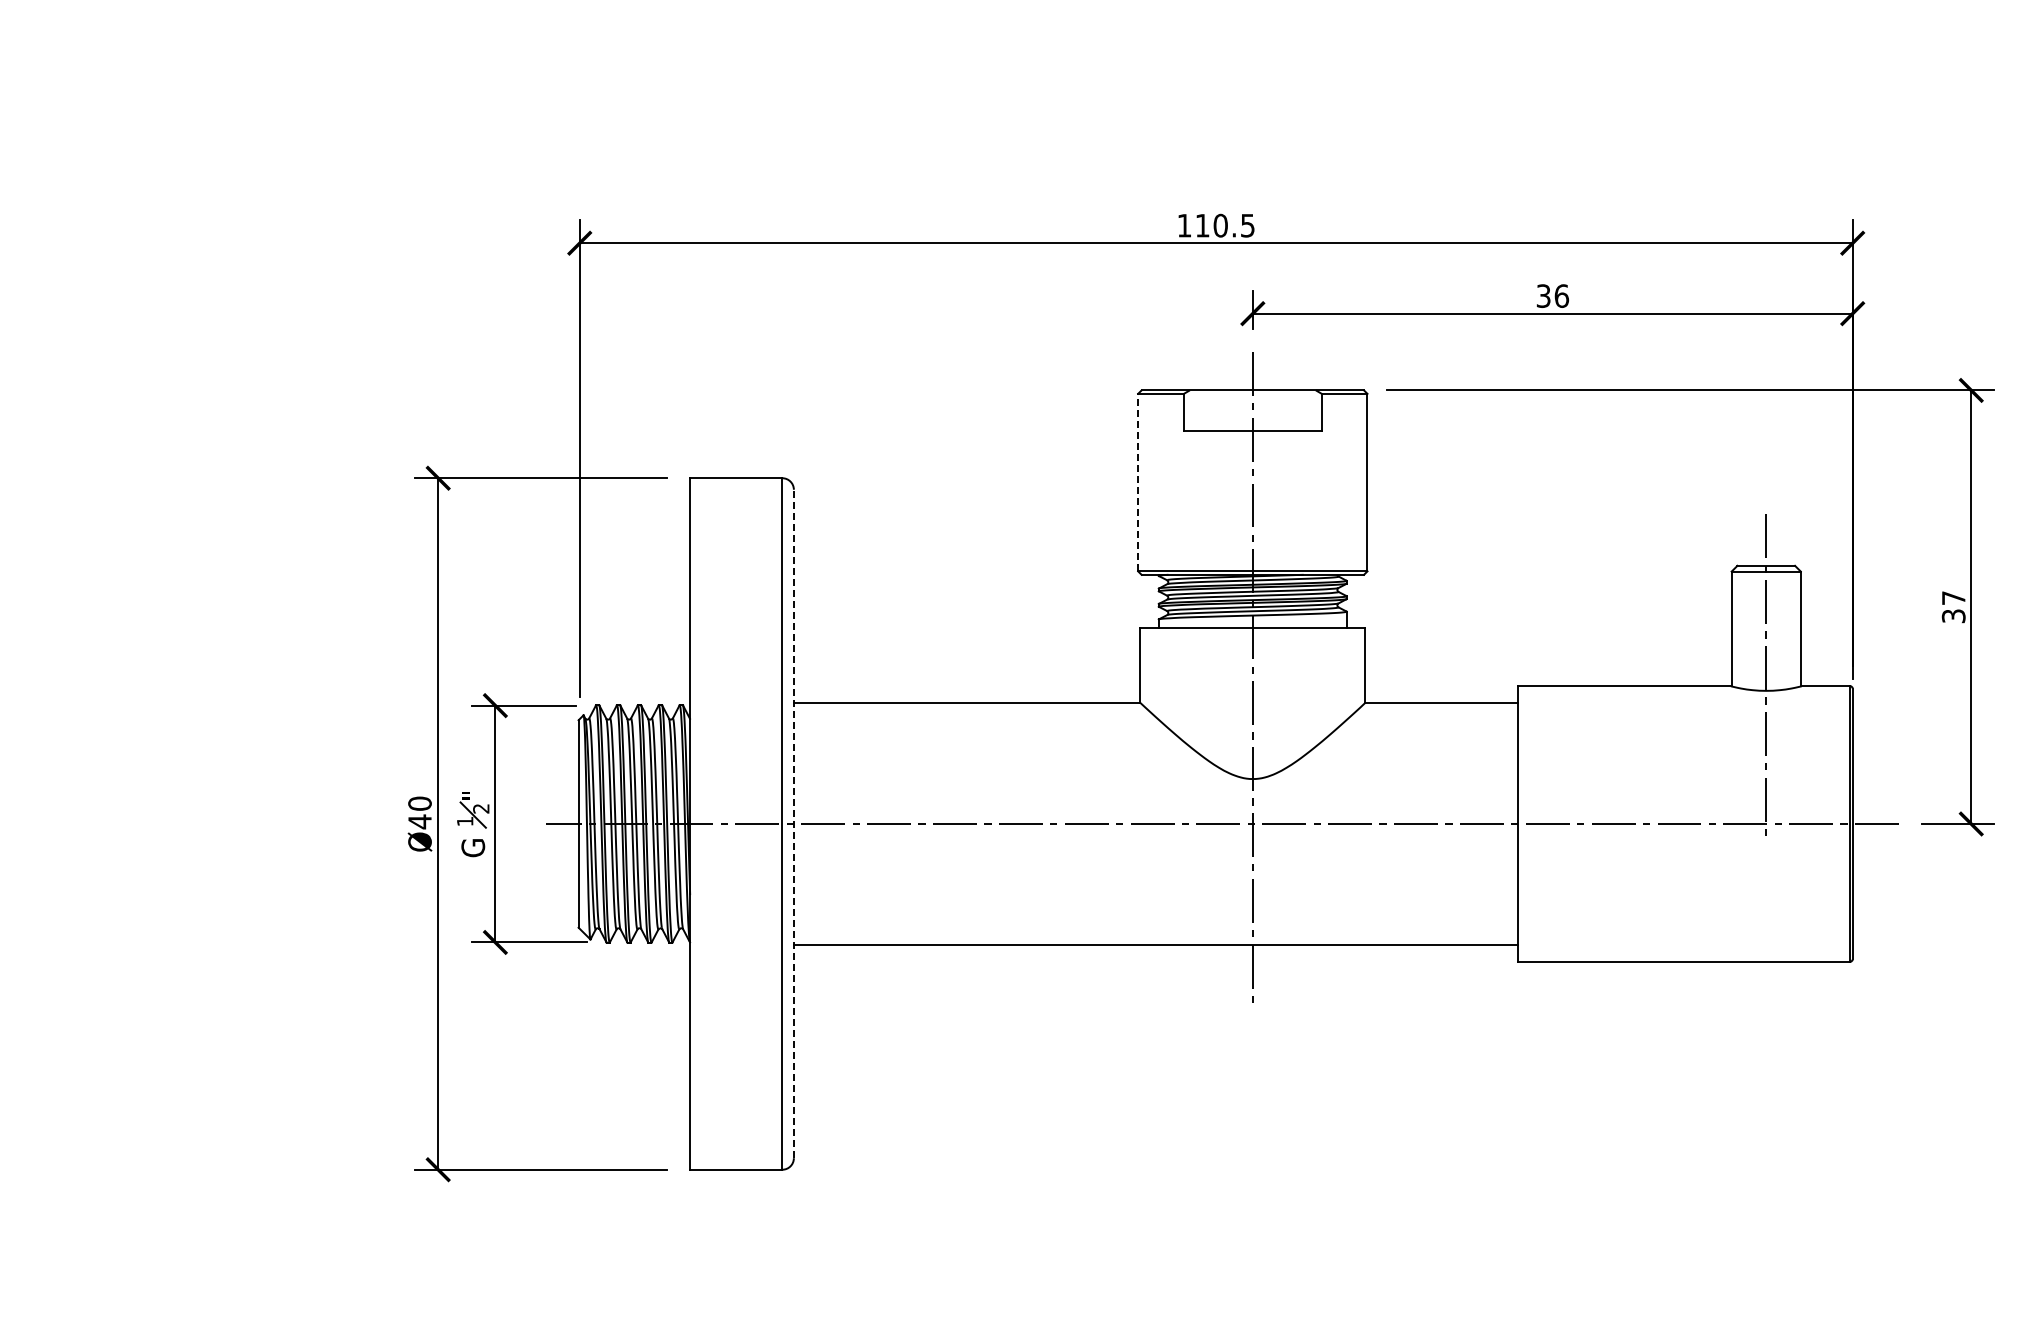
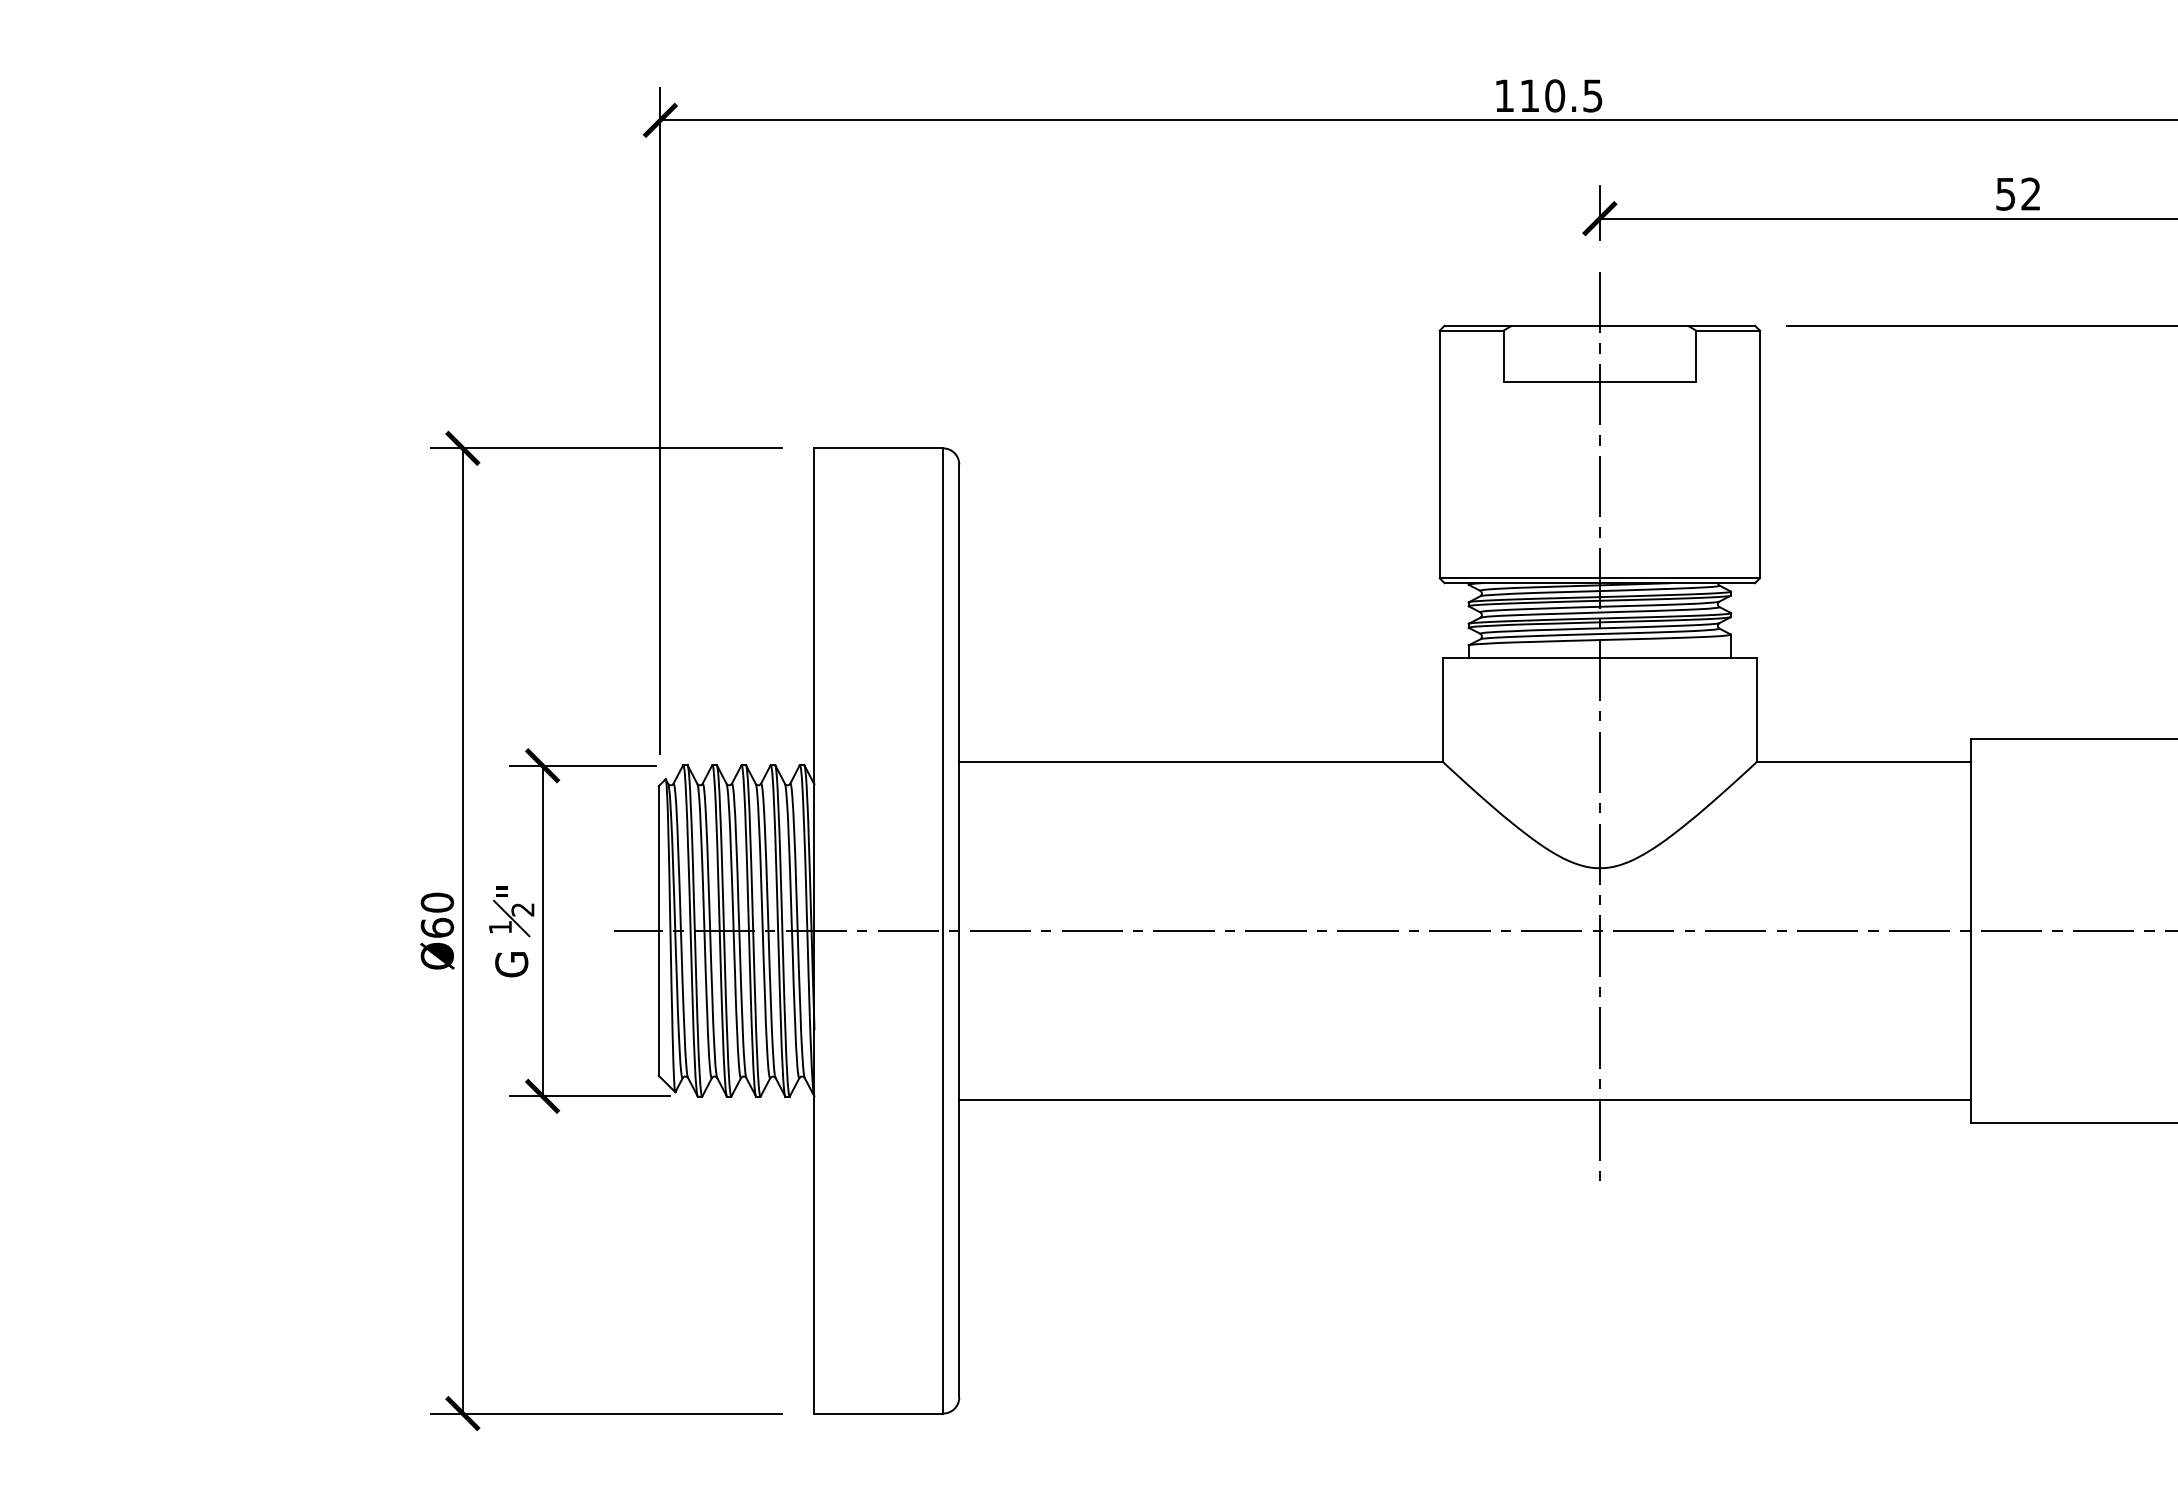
text: (1553, 295) -> (2019, 193), 36 -> 52
line: (1138, 482) -> (1440, 454), dashed -> solid
text: (419, 821) -> (436, 927), Ø40 -> Ø60
line: (793, 823) -> (958, 930), dashed -> solid

